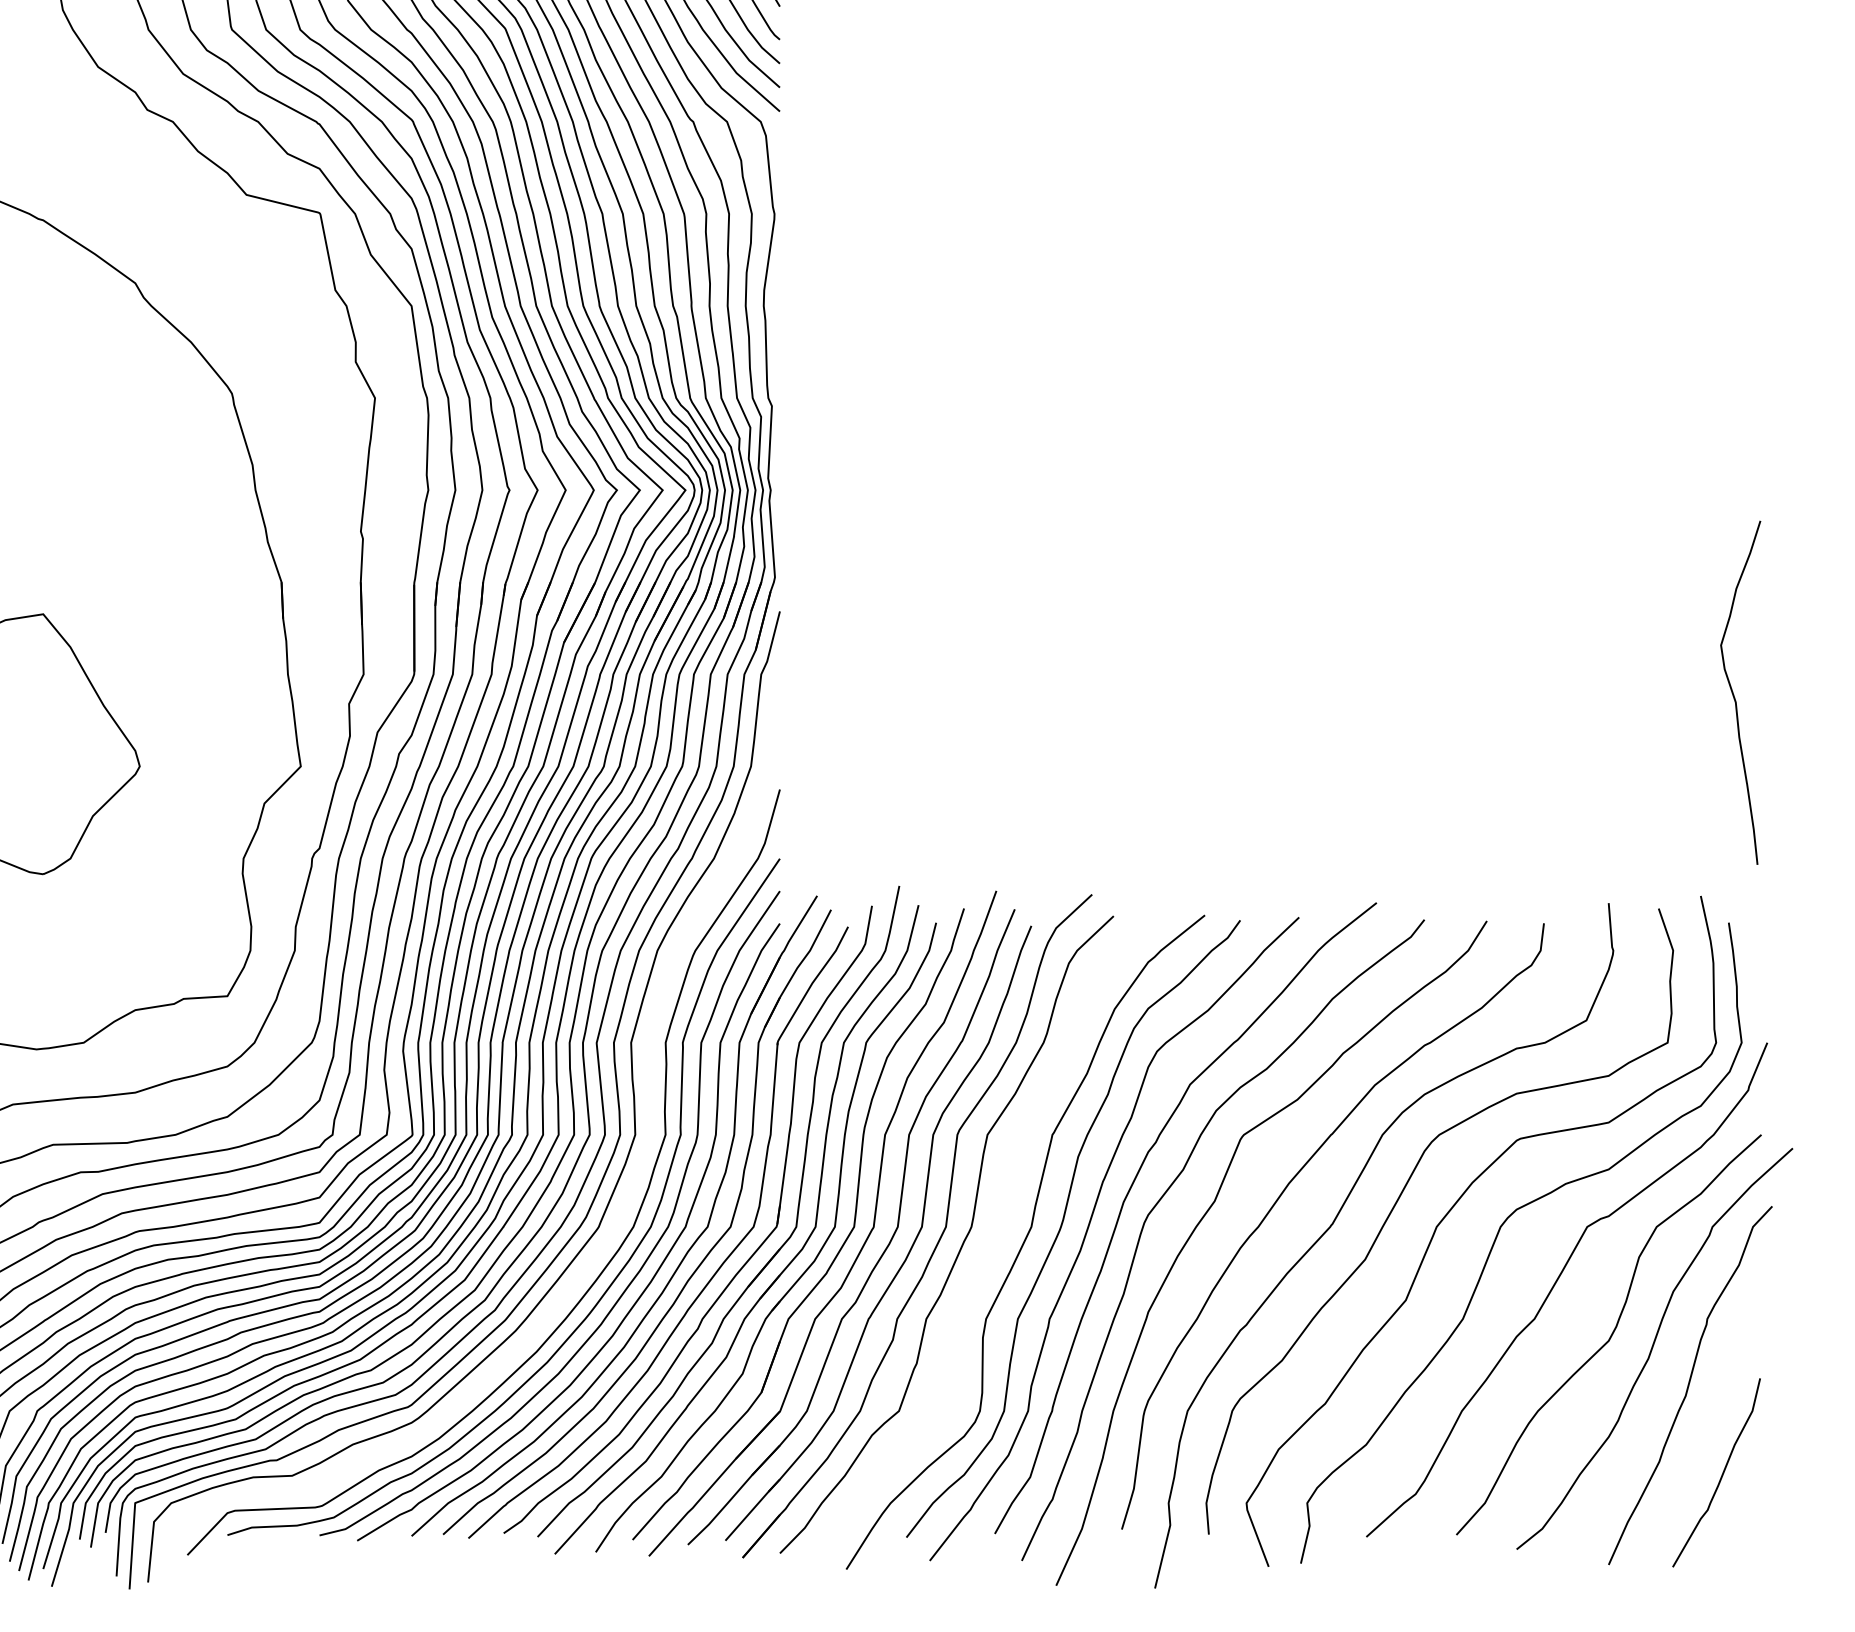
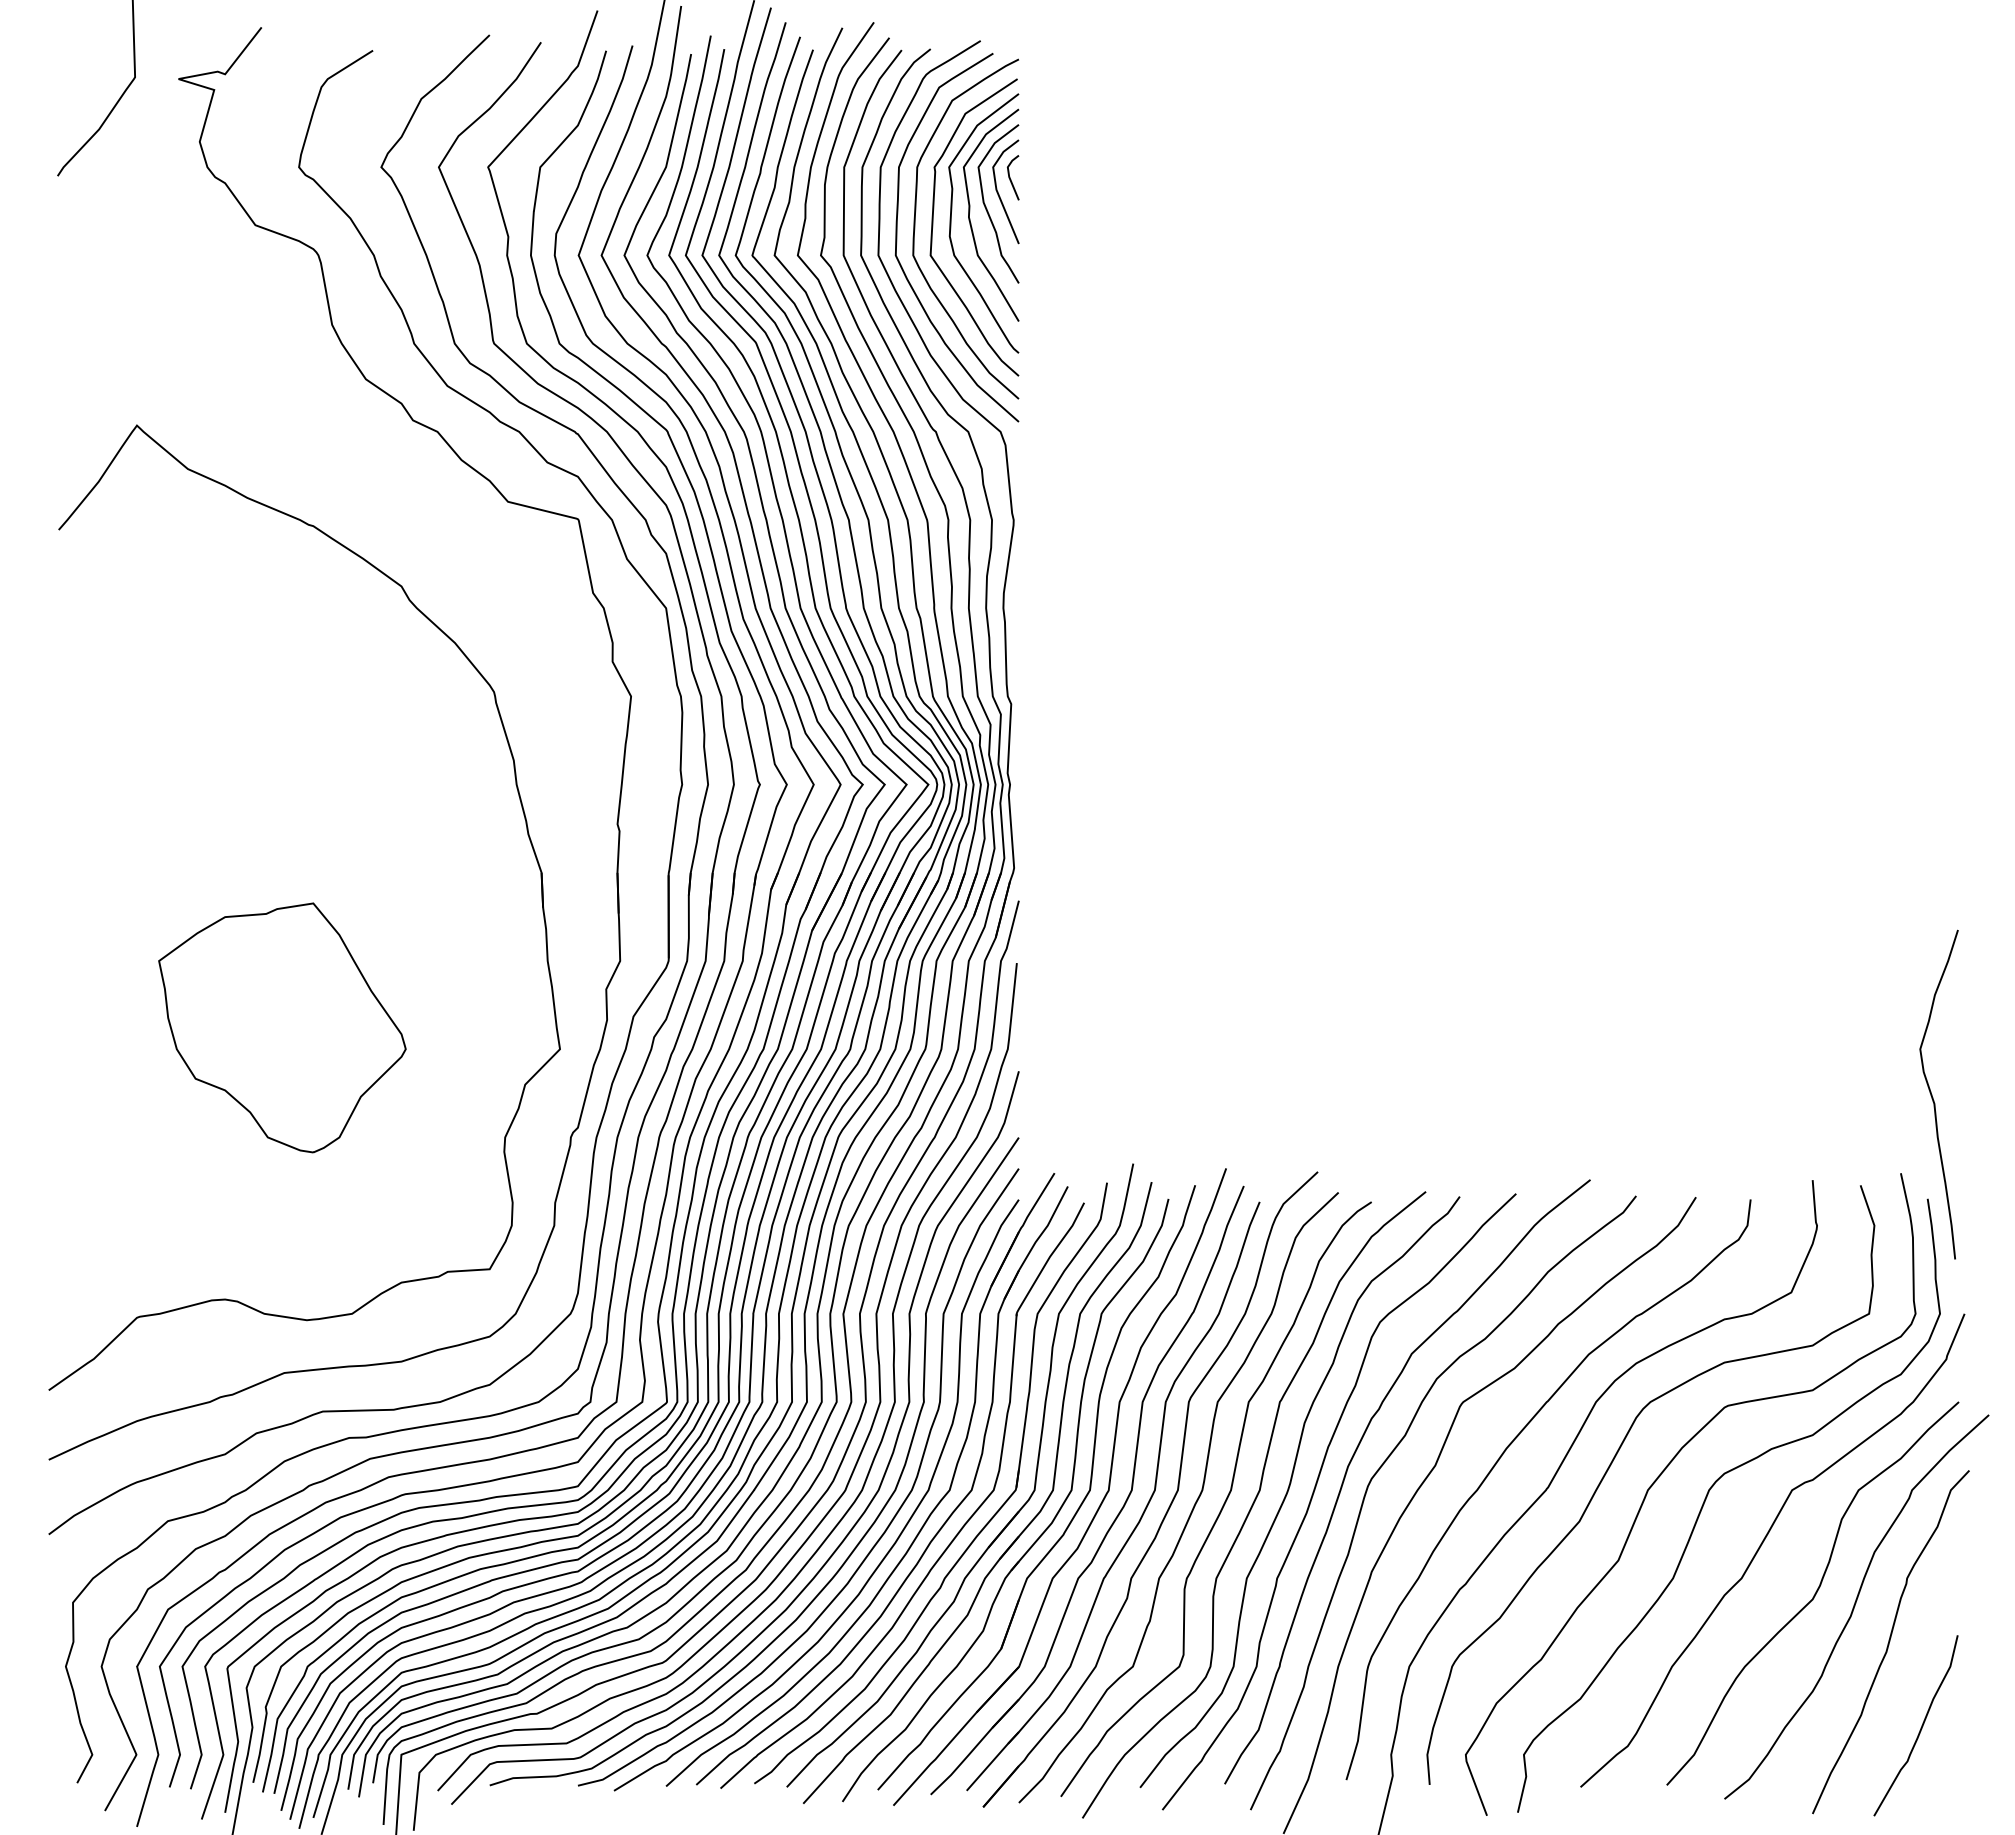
curve: (1734, 695) -> (1933, 1097), moved
curve: (638, 1165) -> (883, 1431), added
curve: (993, 1240) -> (1223, 1503), added

